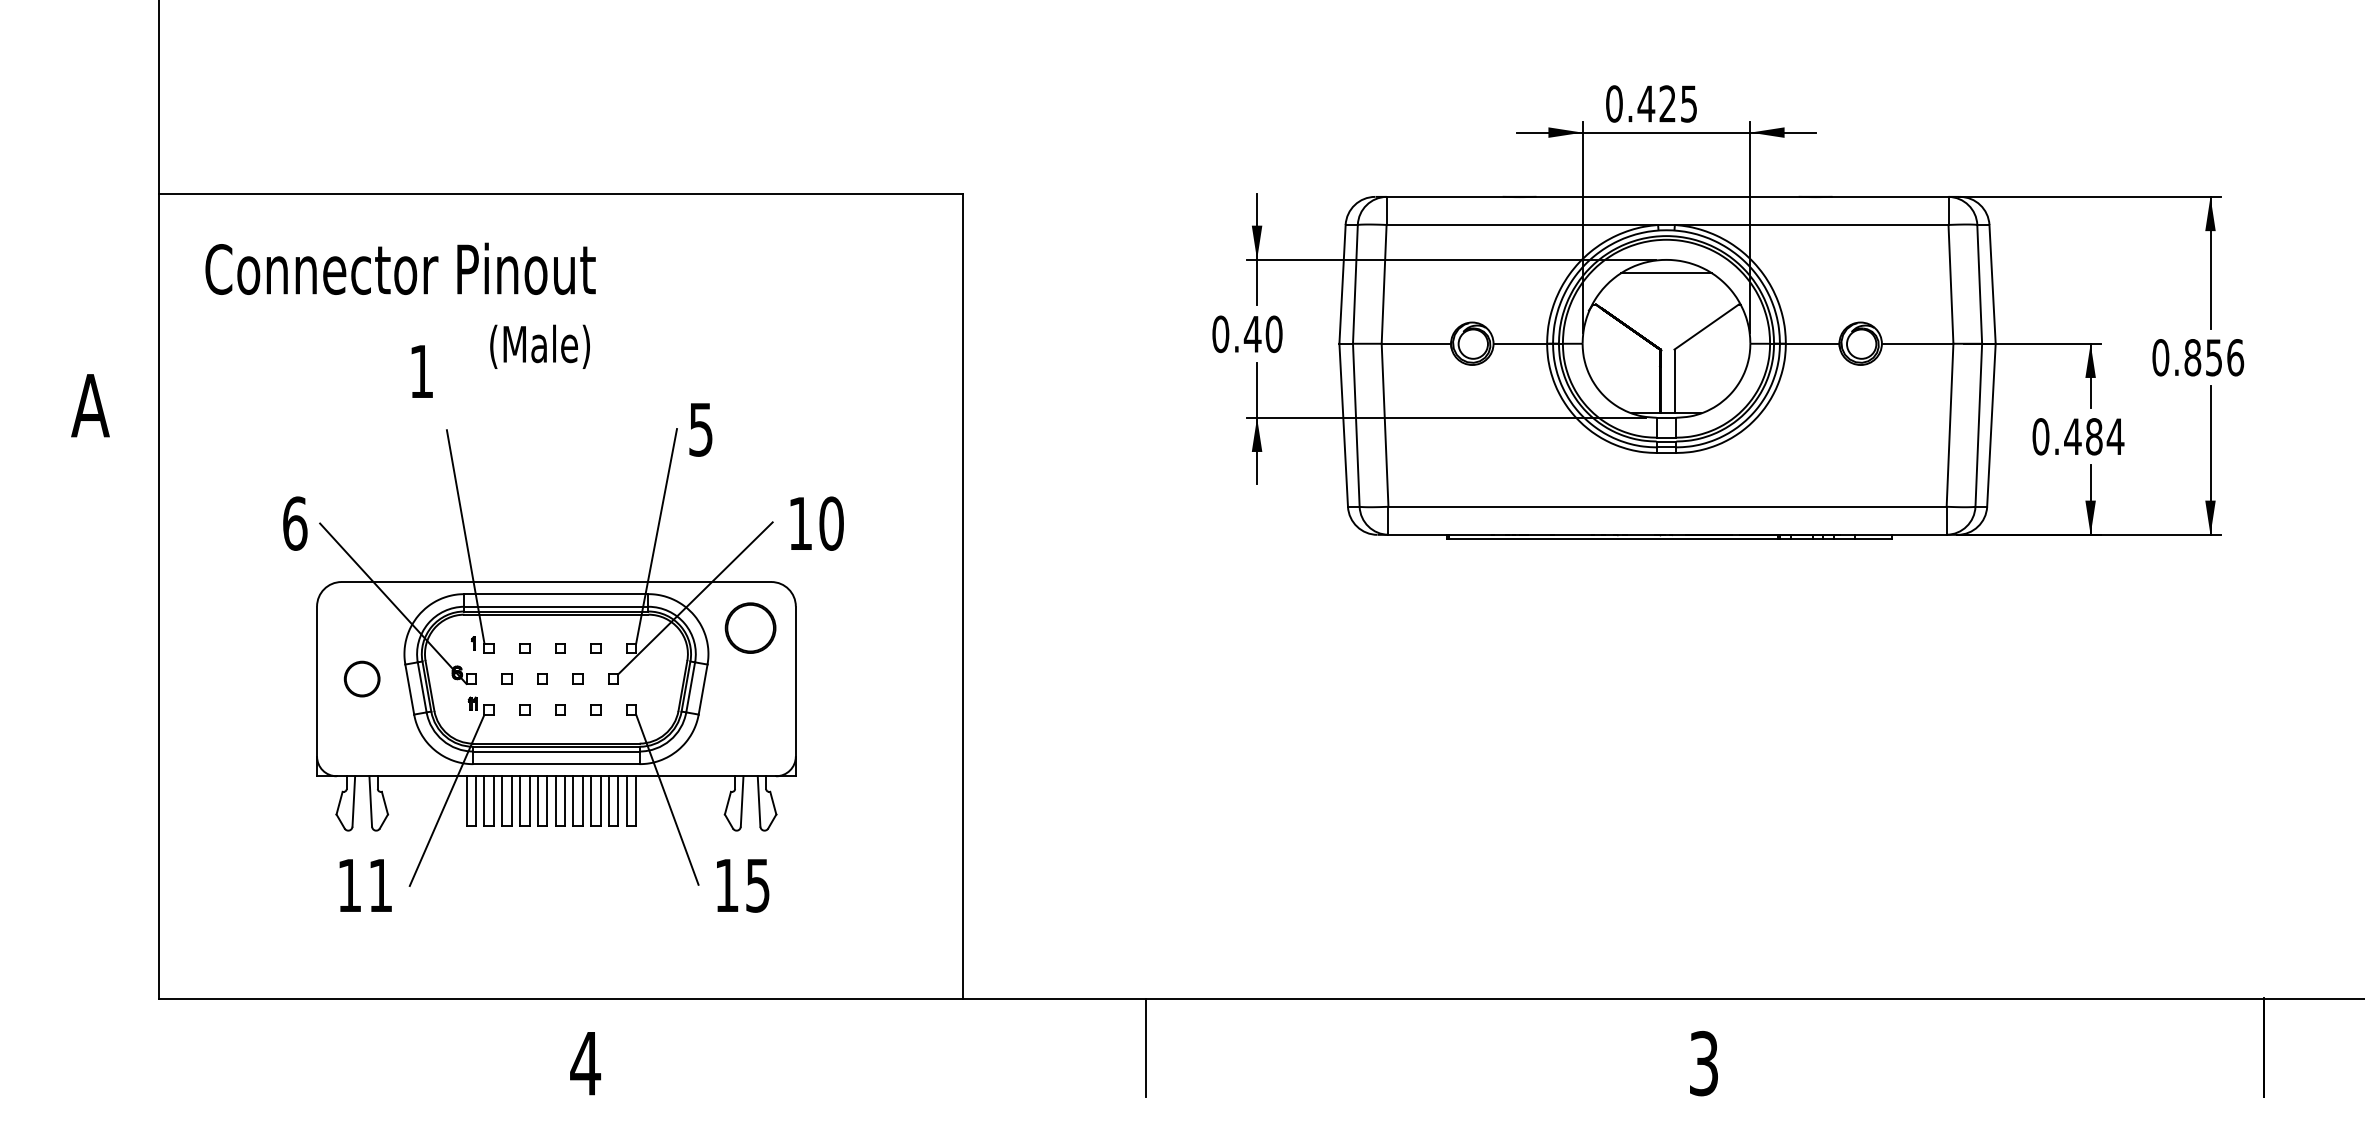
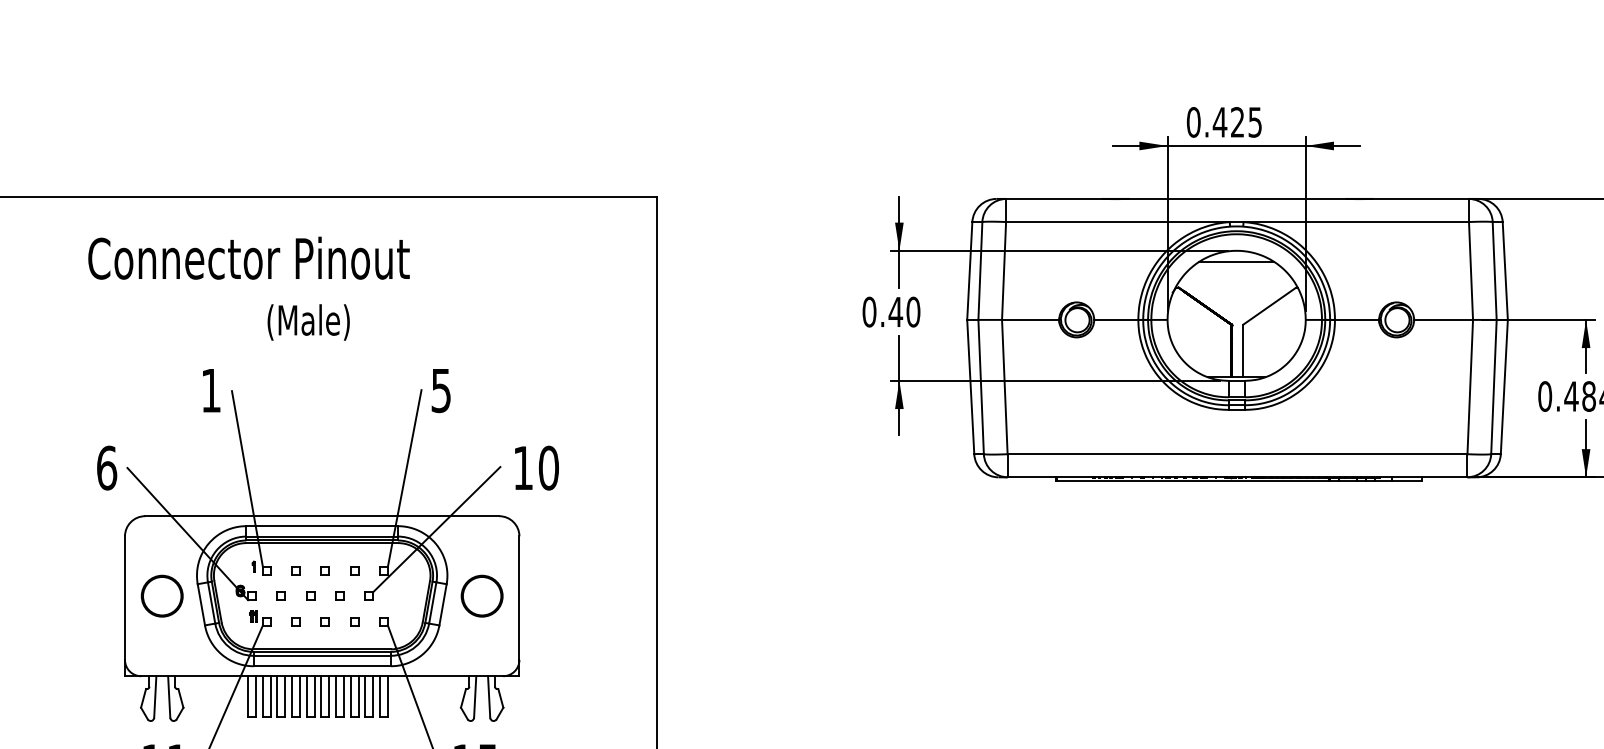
text: (400, 268) -> (248, 257), moved
text: (421, 371) -> (211, 390), moved
part: (750, 627) -> (482, 595), moved
part: (361, 678) -> (161, 595), size x1.43

